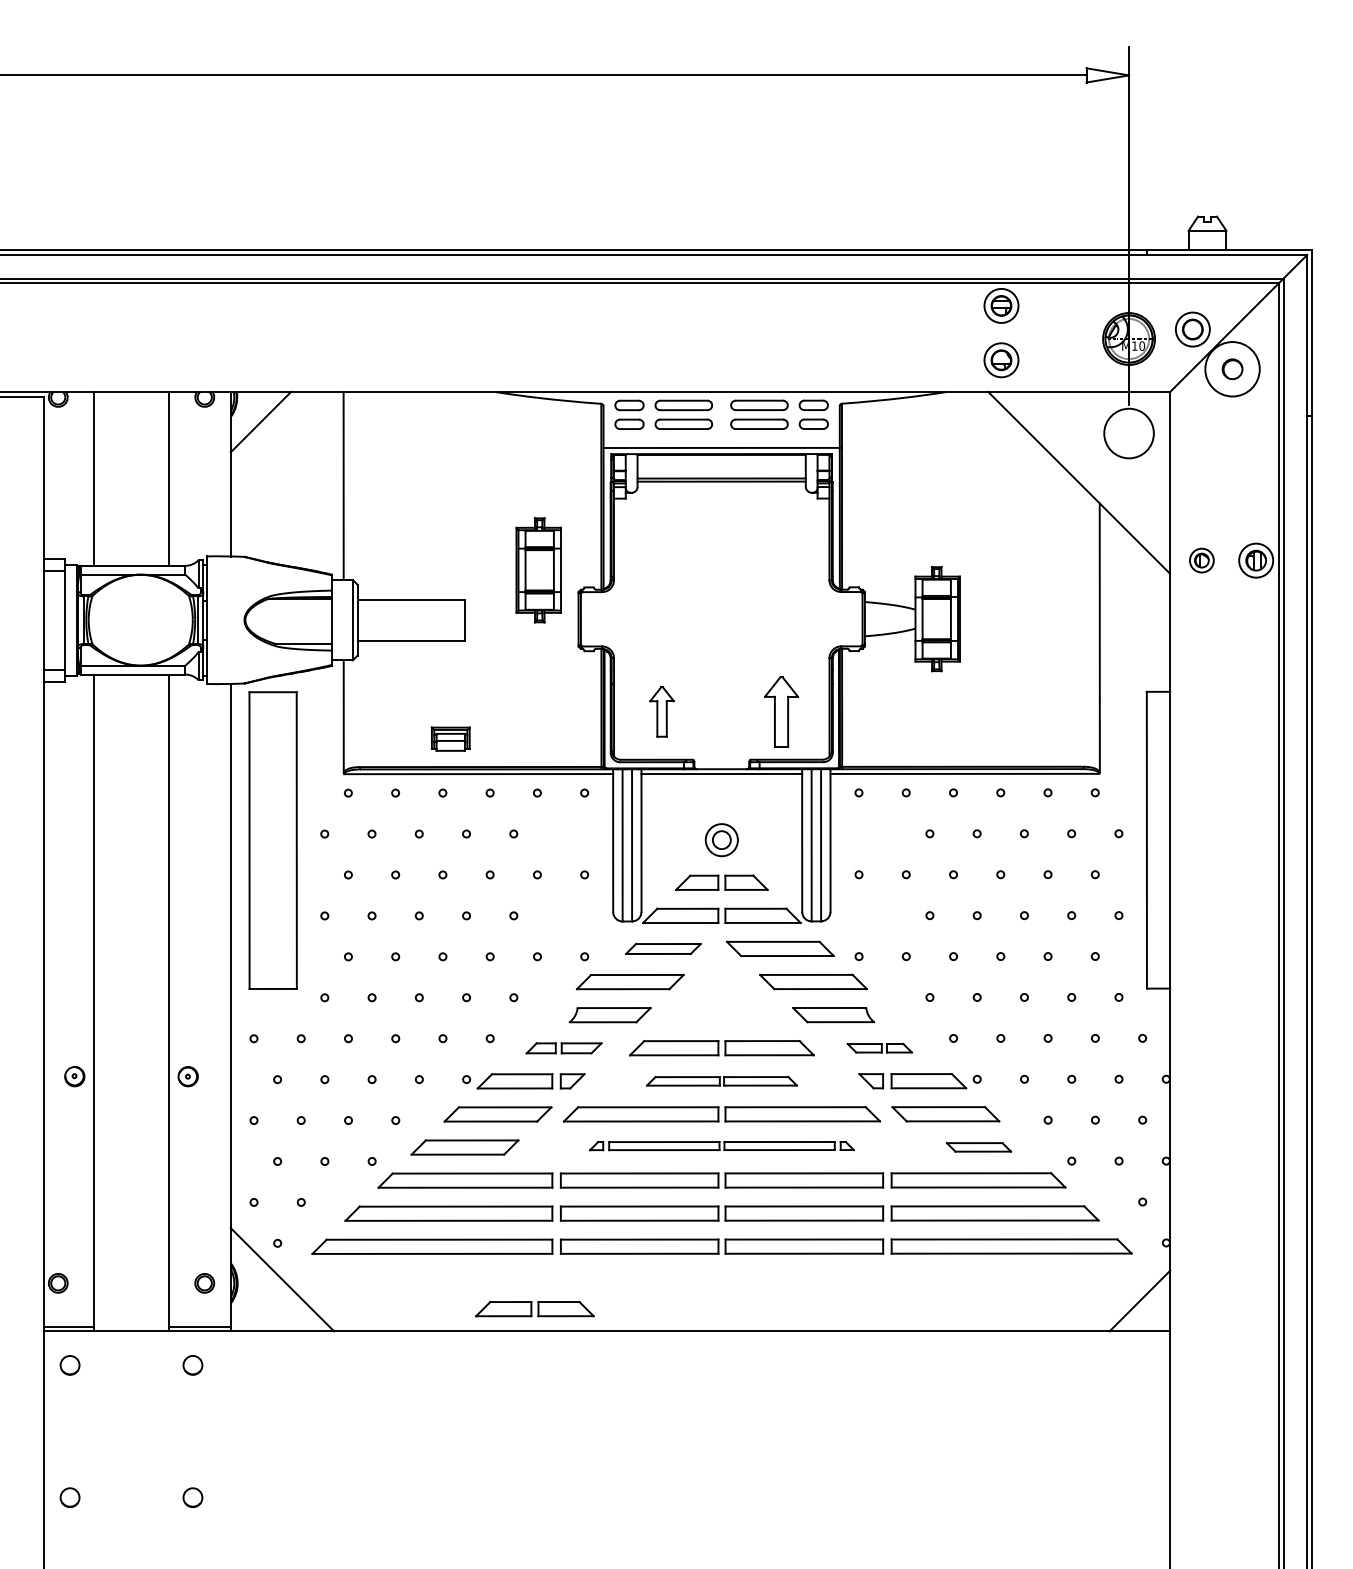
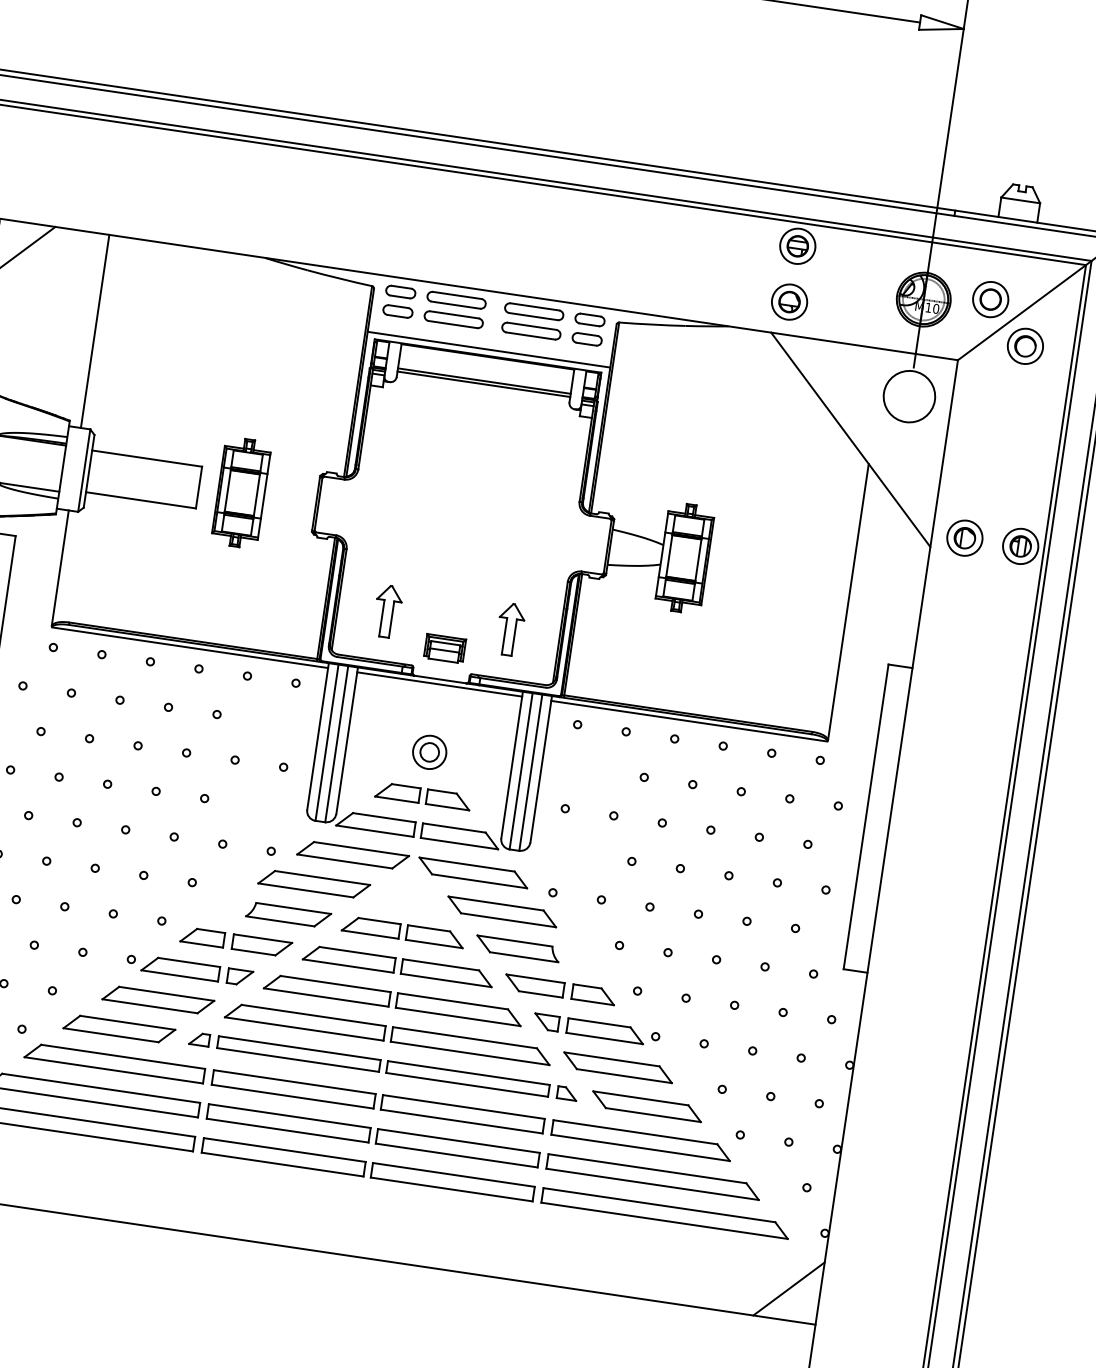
circle: (1232, 369) -> (1025, 346), size x0.62
part: (1201, 560) -> (964, 537), size x1.43
part: (538, 570) -> (241, 493), moved
part: (781, 711) -> (510, 629), size x0.71
part: (450, 738) -> (444, 647), moved
part: (663, 948) -> (353, 854), size x1.43
part: (563, 1048) -> (235, 942), size x1.43
part: (879, 1048) -> (559, 990), size x1.67
part: (721, 1081) -> (392, 1000), size x1.67
part: (721, 1145) -> (383, 1065), size x1.43
part: (978, 1147) -> (646, 1106), size x1.67
part: (534, 1309) -> (402, 932), moved

